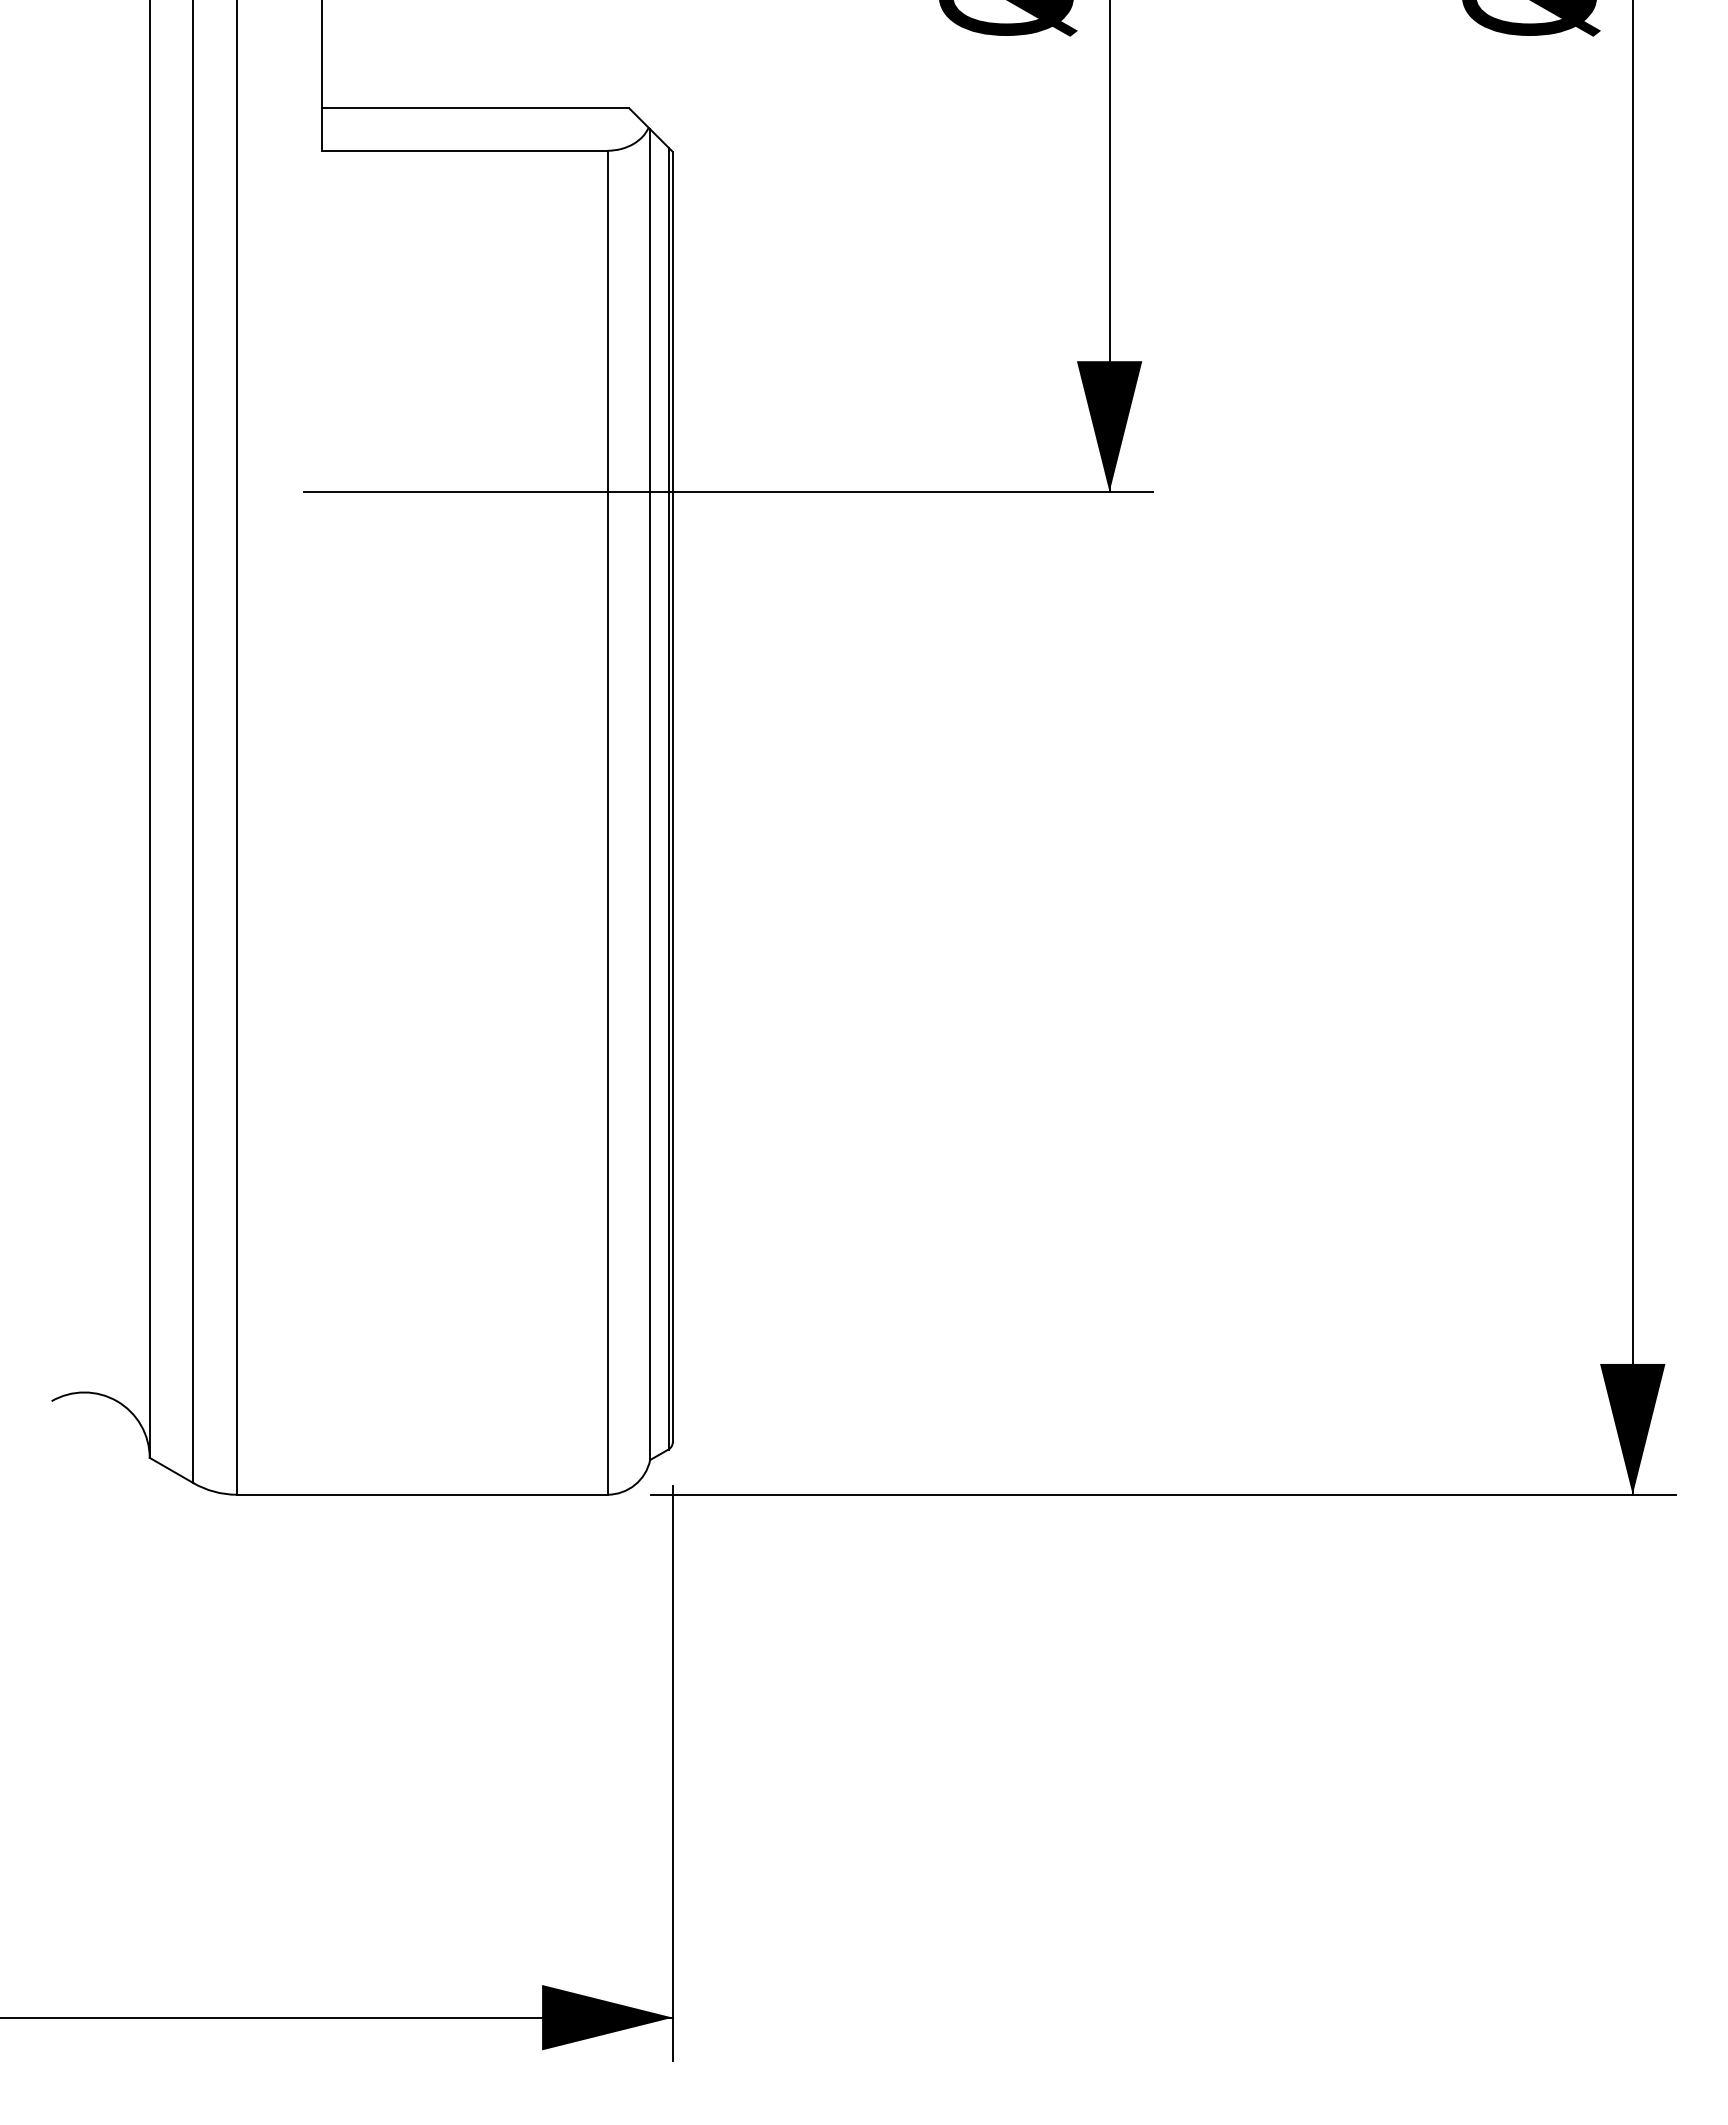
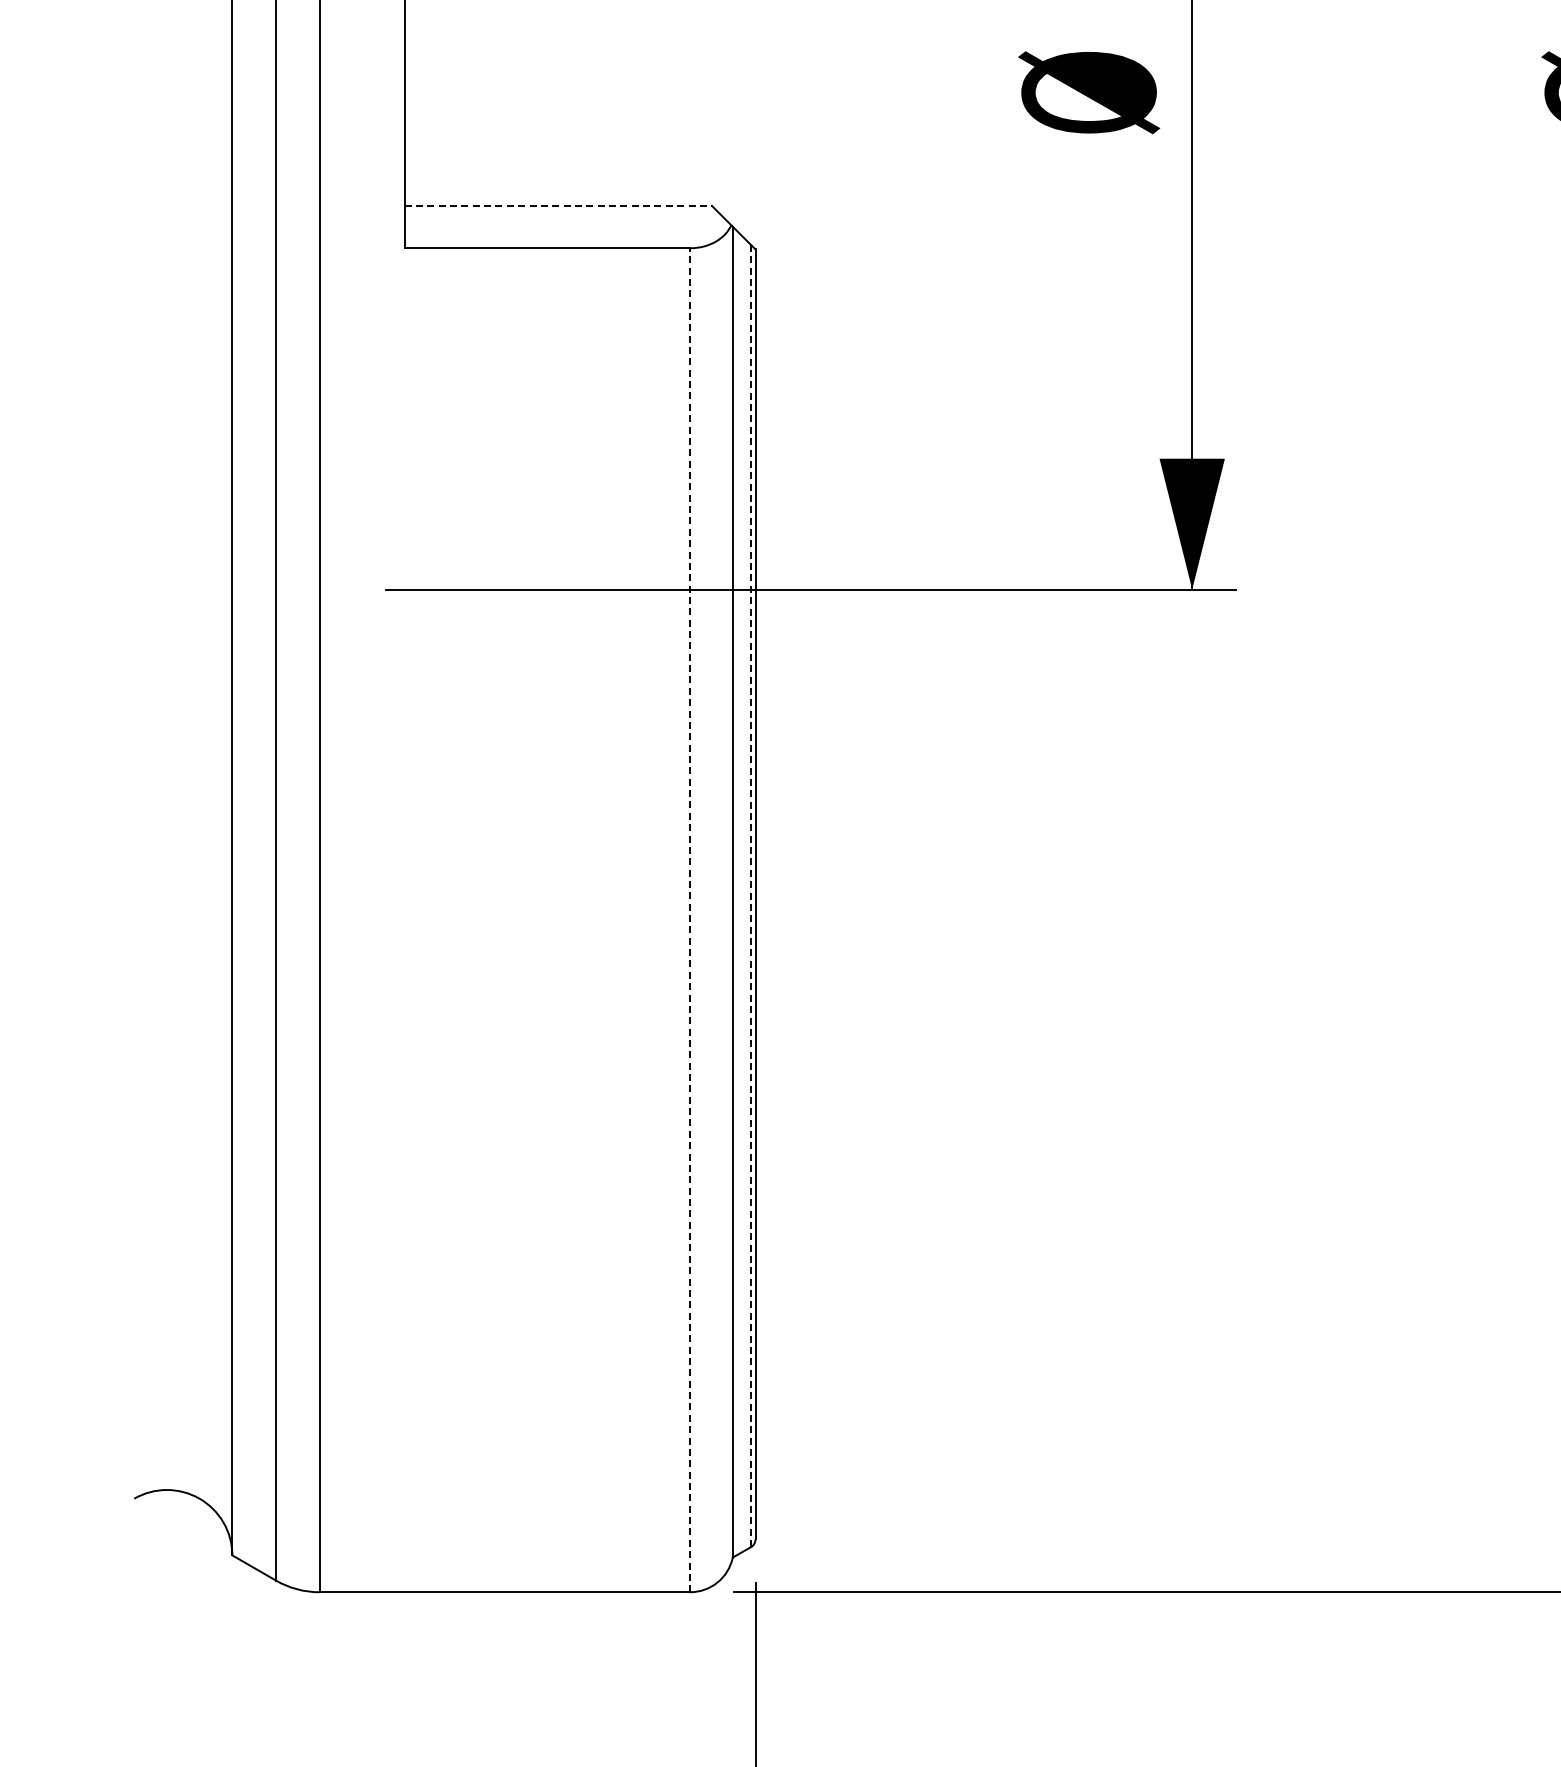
line: (475, 108) -> (558, 206), solid -> dashed
line: (668, 798) -> (751, 896), solid -> dashed
line: (607, 822) -> (690, 920), solid -> dashed

